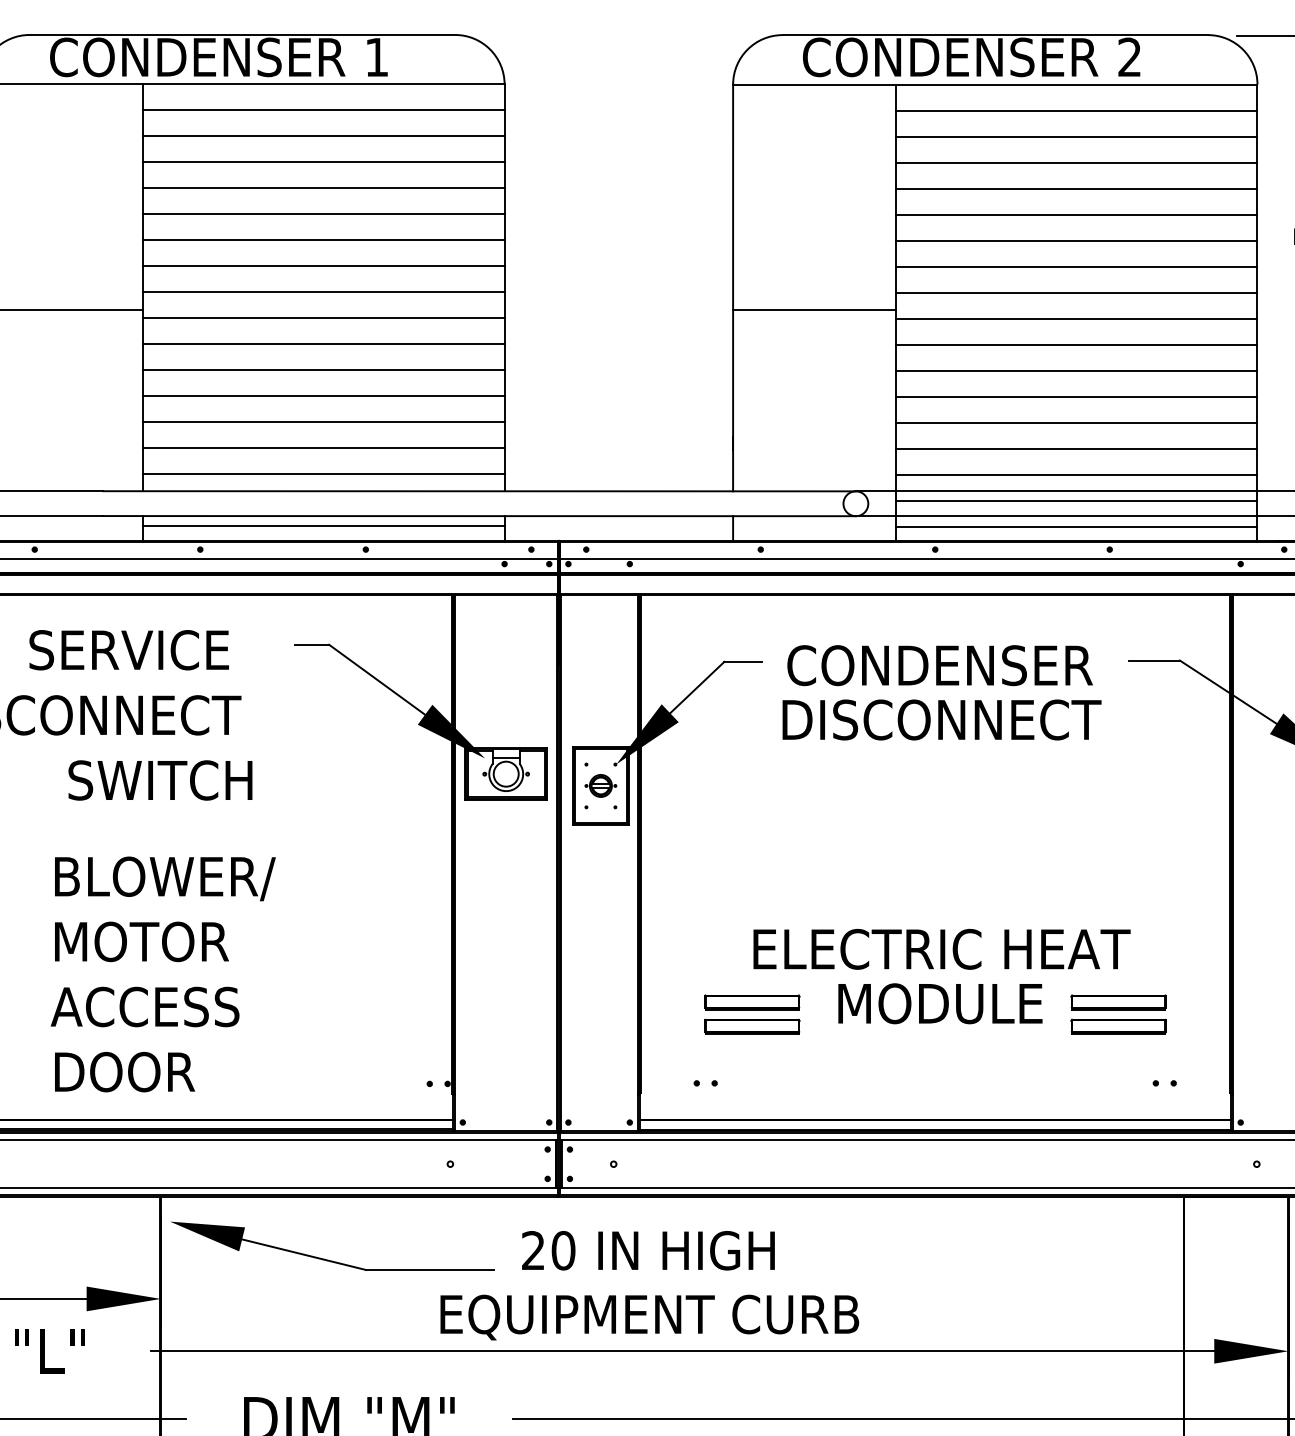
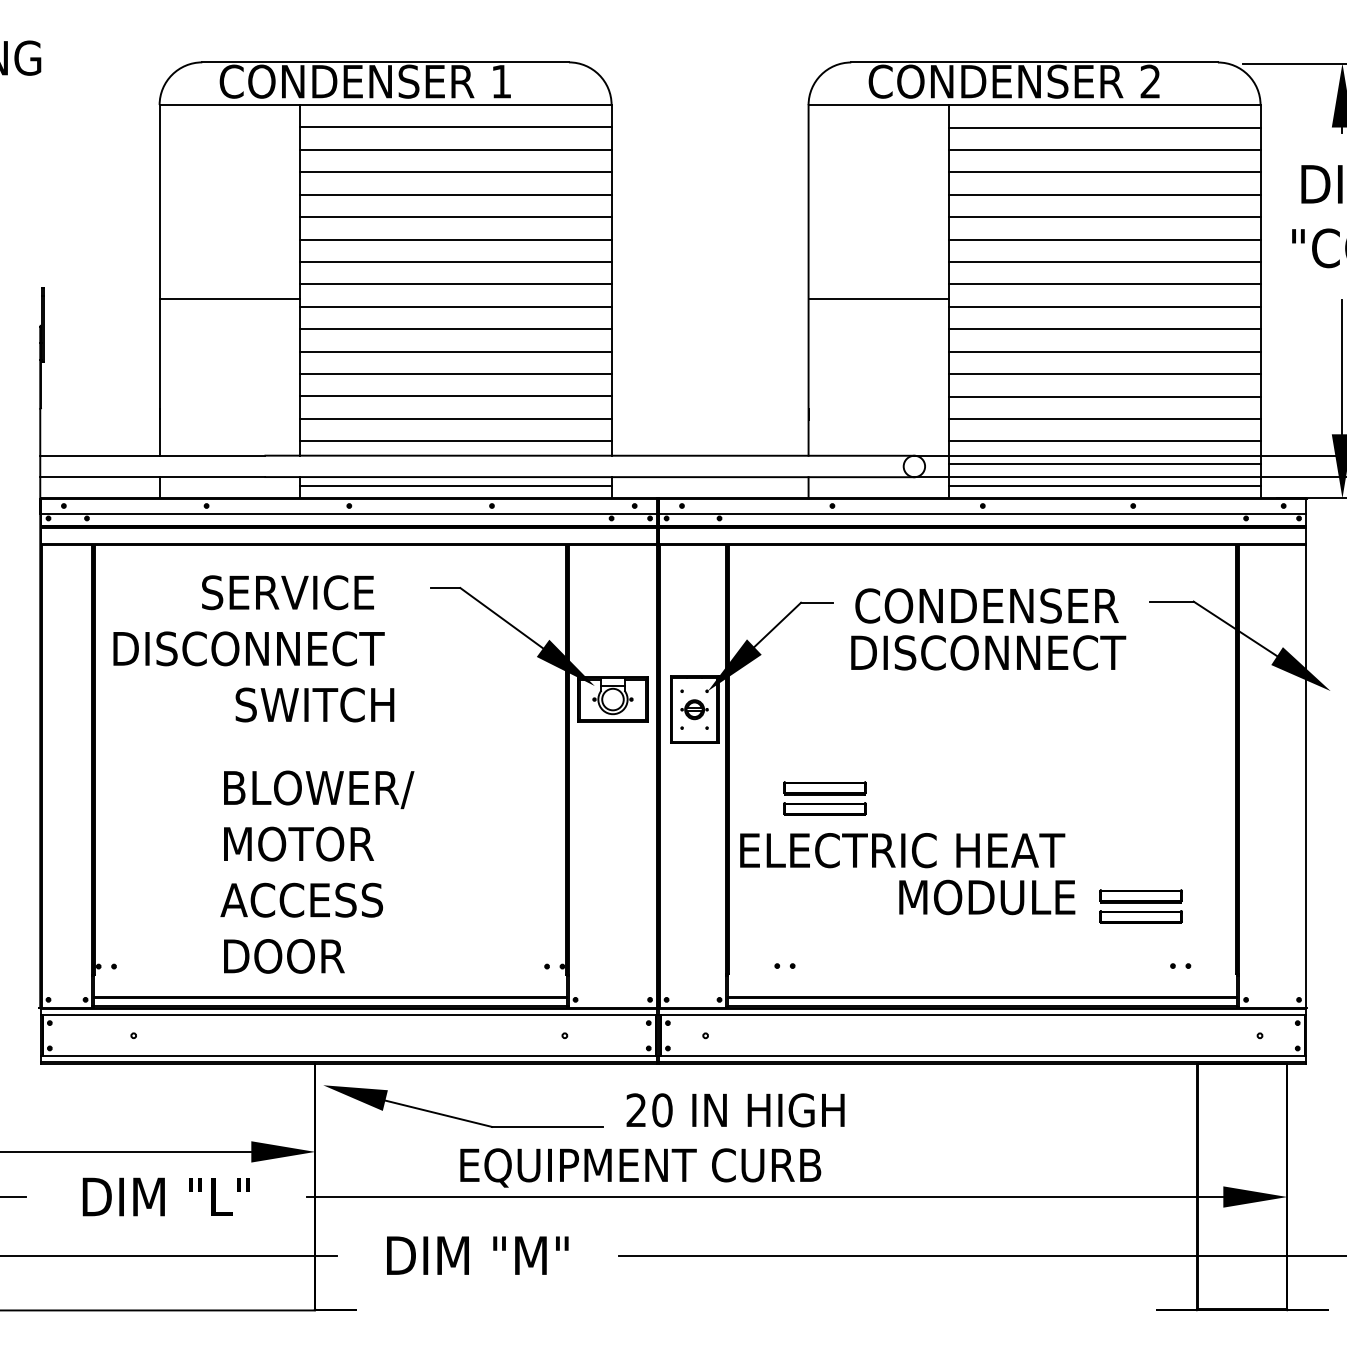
text: (941, 949) -> (902, 850), moved
part: (751, 1014) -> (824, 798), moved
text: (649, 1317) -> (640, 1167), moved

